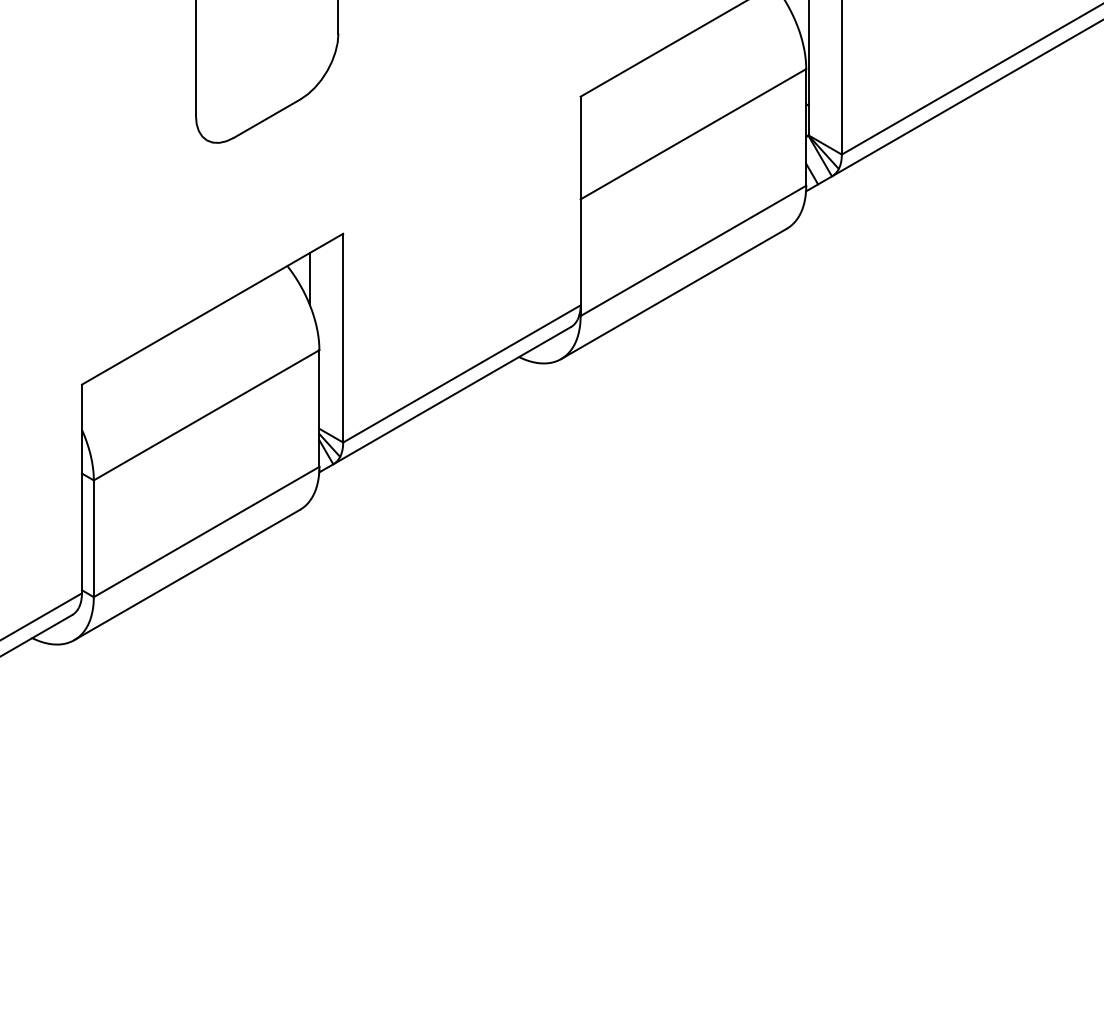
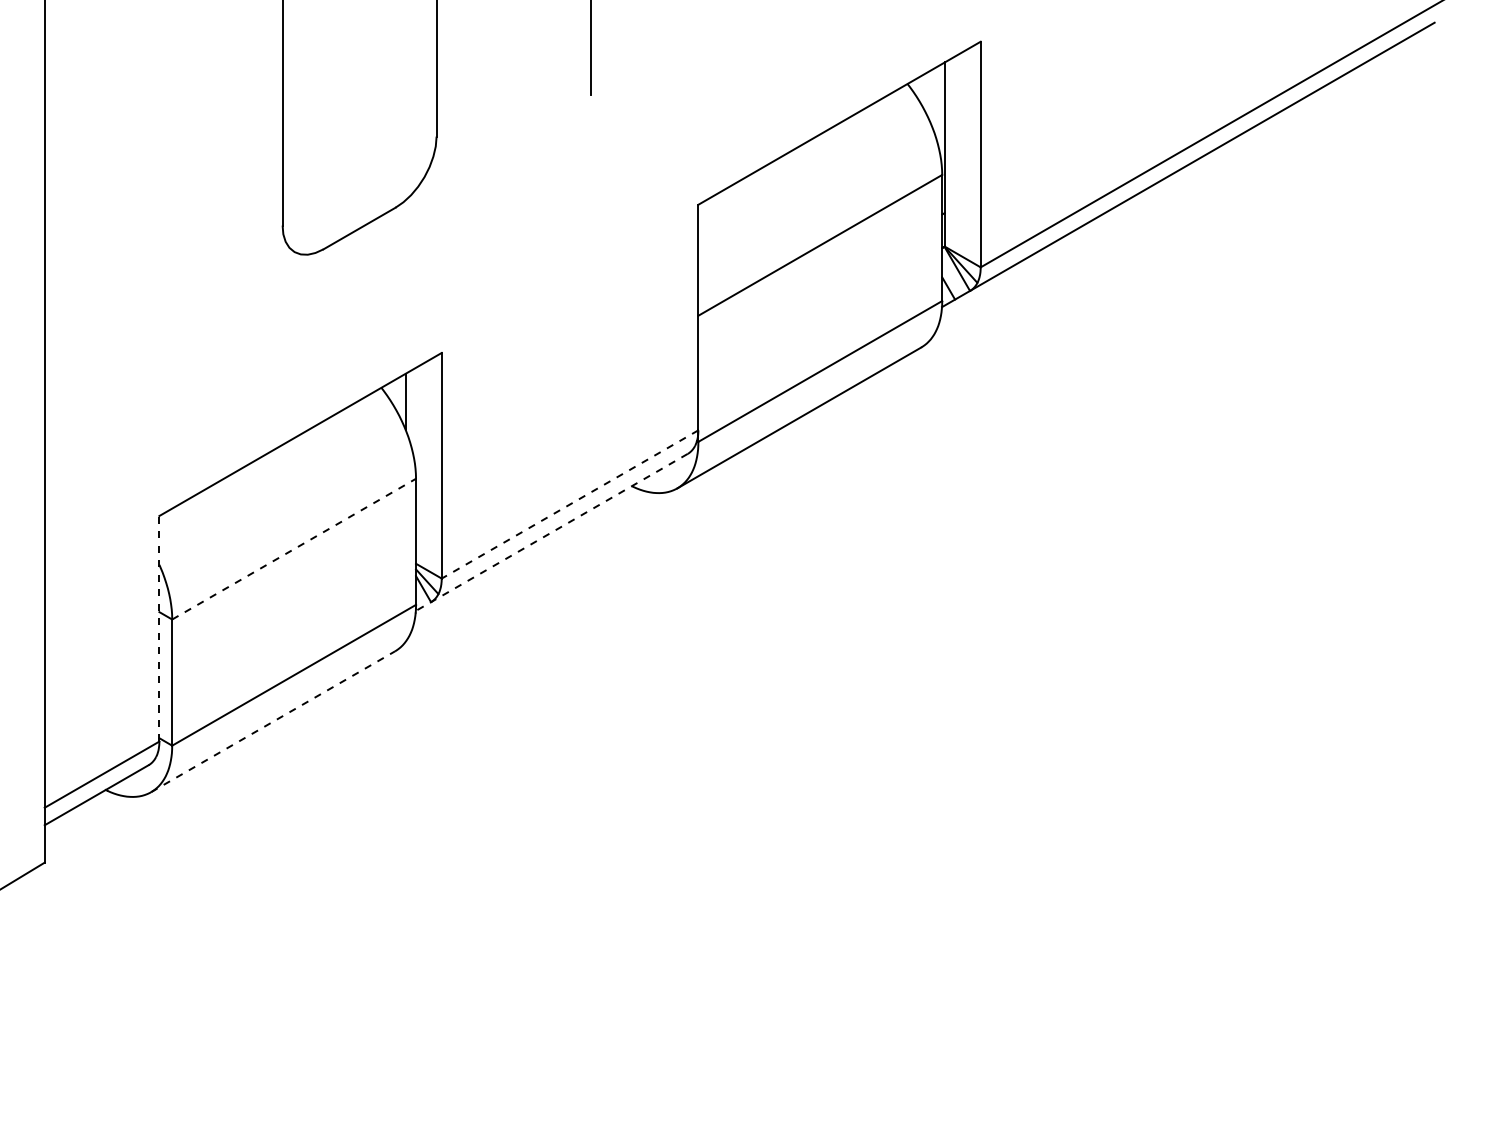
line: (461, 373) -> (569, 504), solid -> dashed
line: (444, 399) -> (551, 532), solid -> dashed
line: (206, 415) -> (294, 549), solid -> dashed
line: (82, 488) -> (159, 628), solid -> dashed
line: (187, 574) -> (273, 721), solid -> dashed

